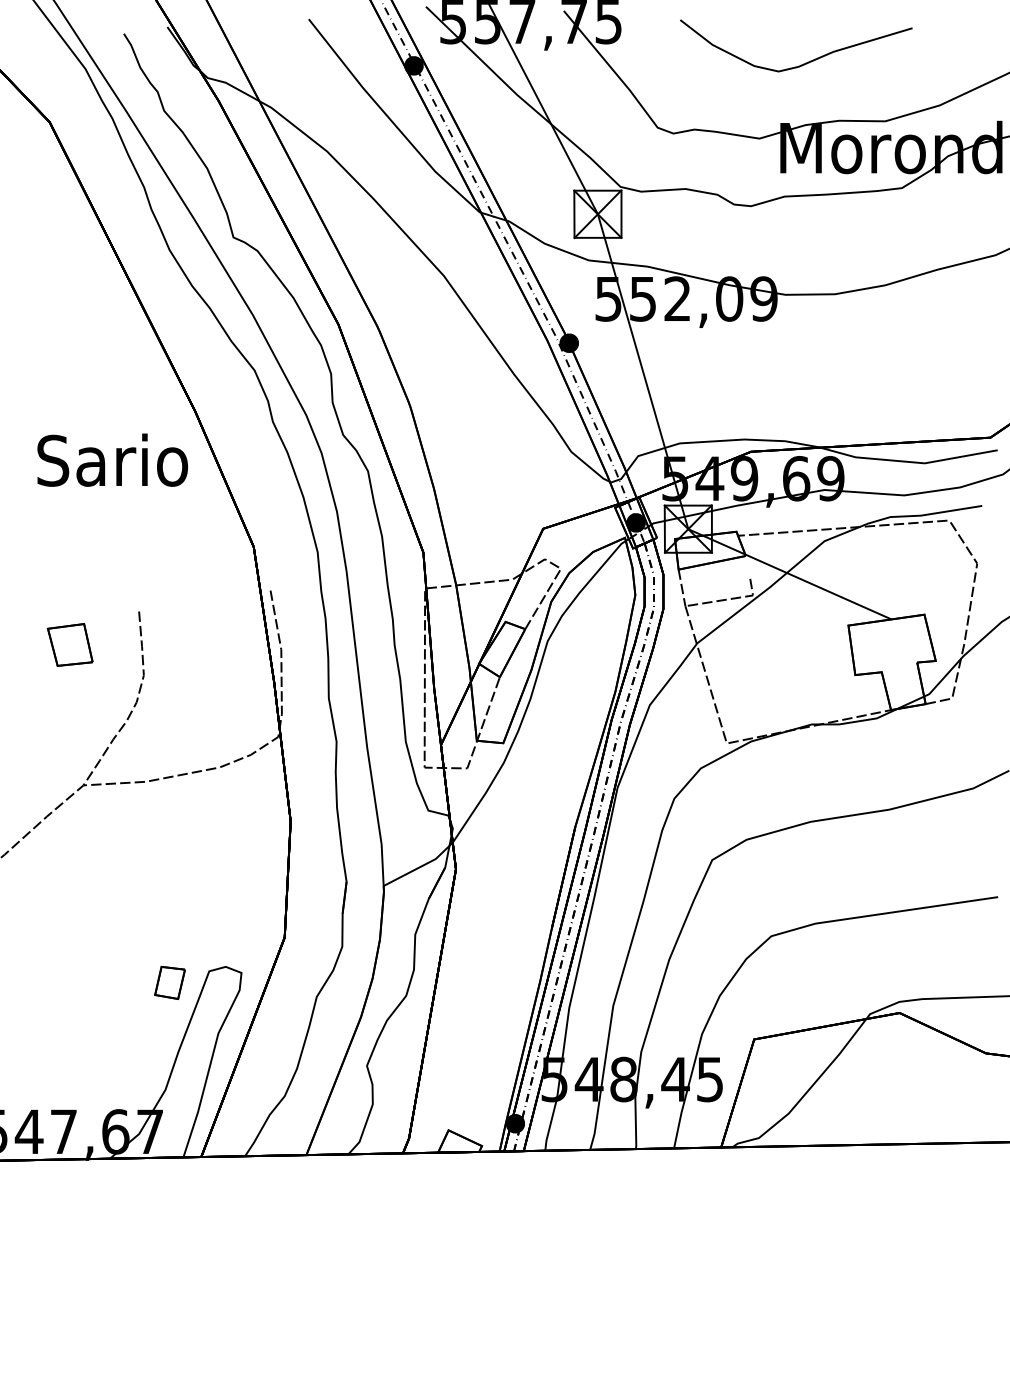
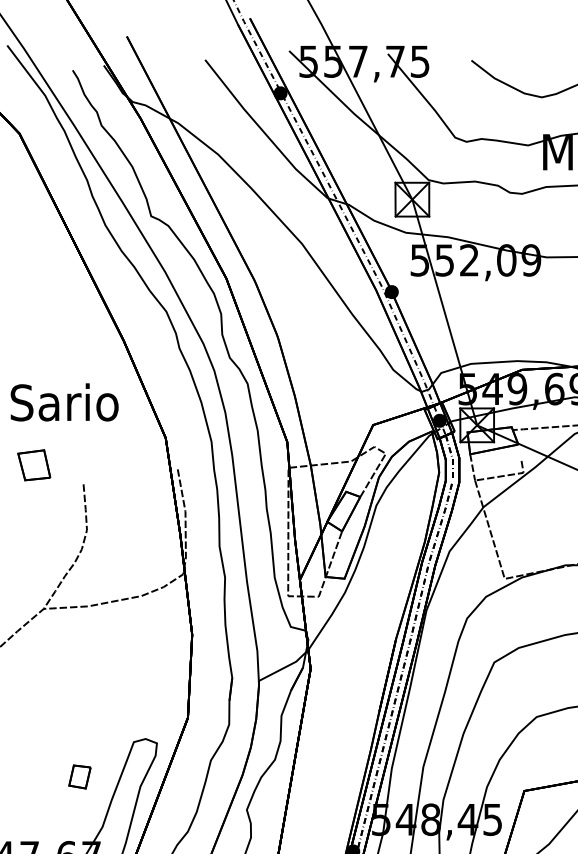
text: (112, 459) -> (64, 401), moved
part: (69, 644) -> (33, 464), moved
part: (169, 982) -> (79, 776), moved

